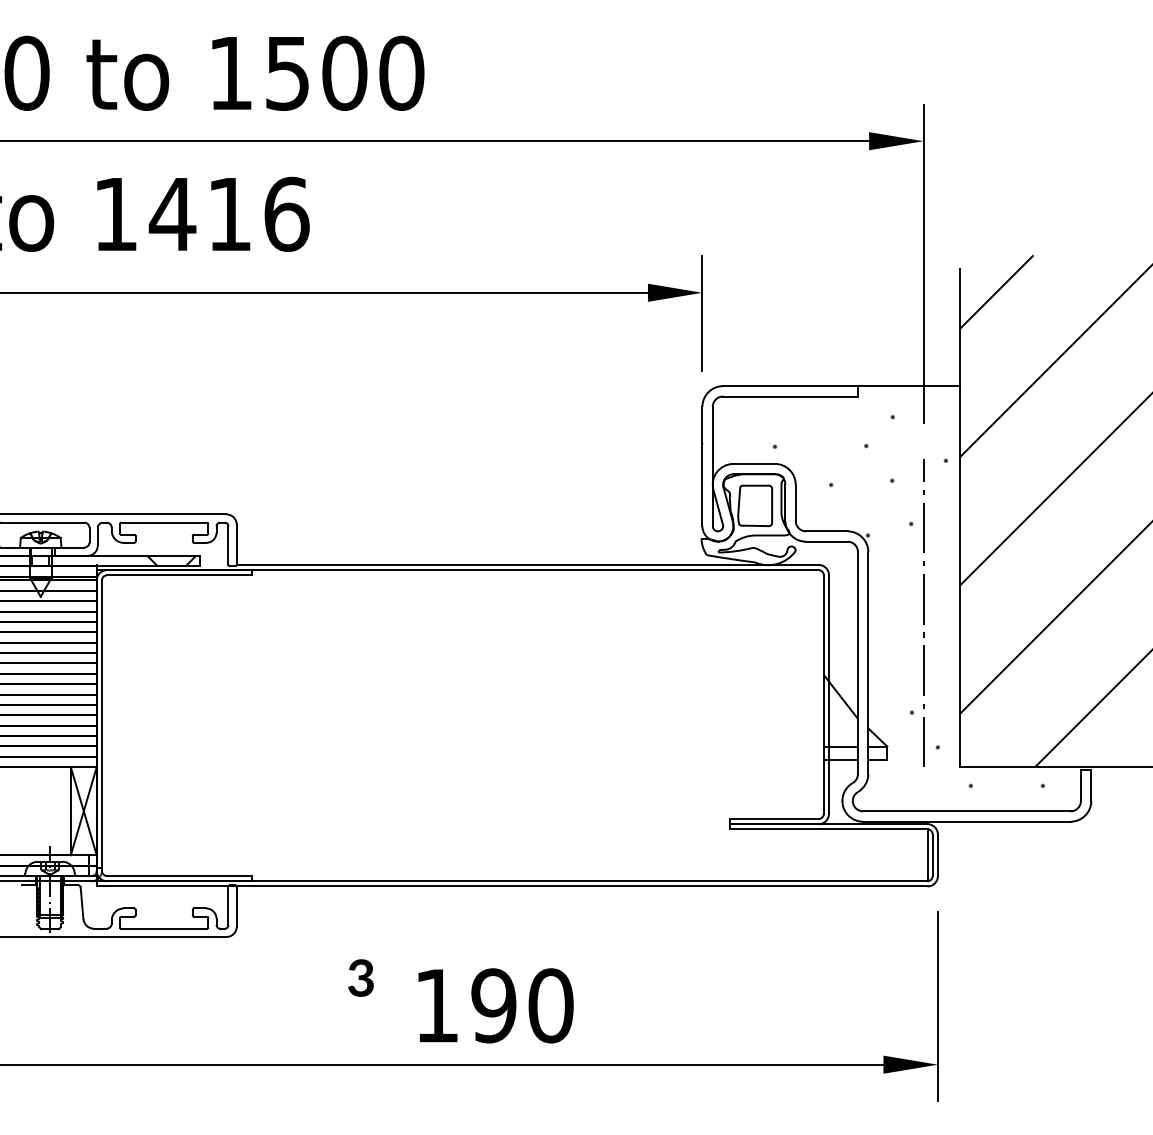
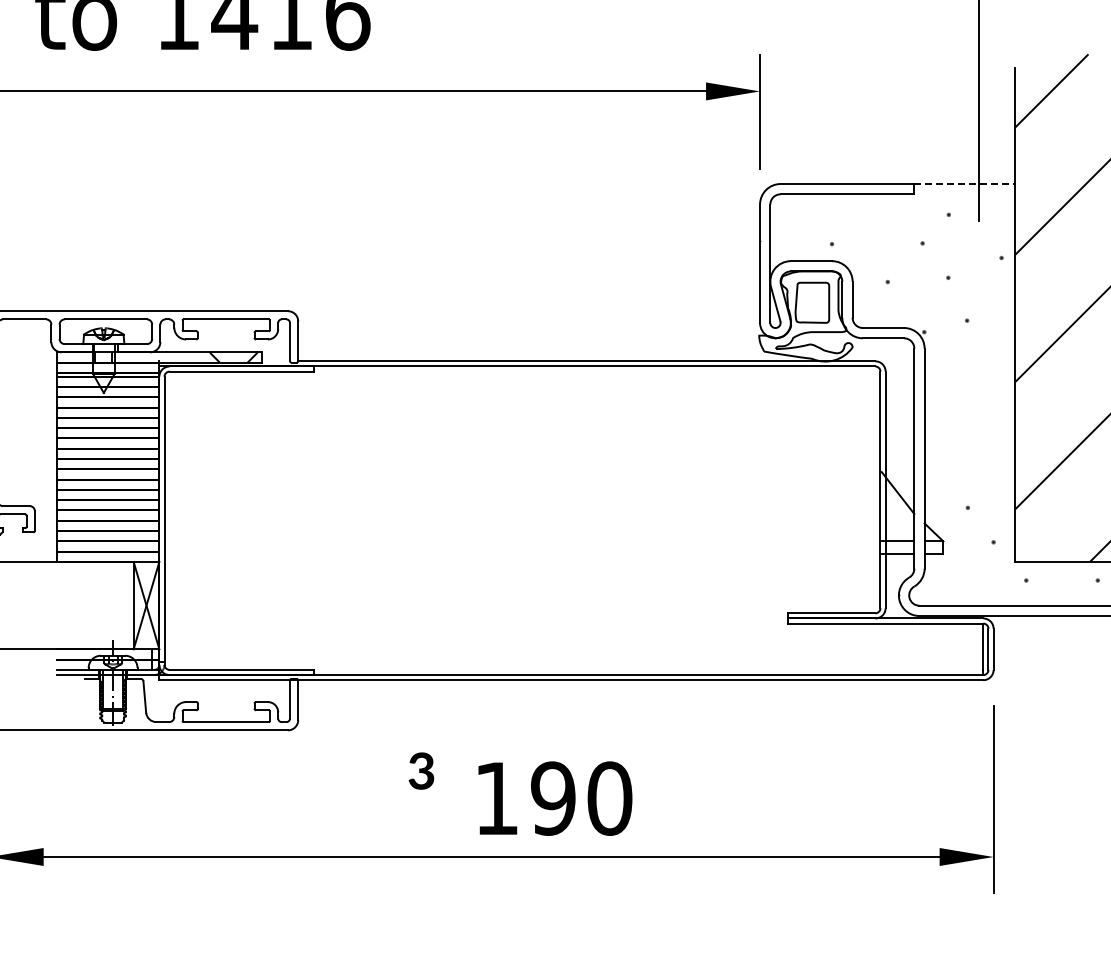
line: (908, 386) -> (964, 184), solid -> dashed
line: (923, 612) -> (979, 408), removed

